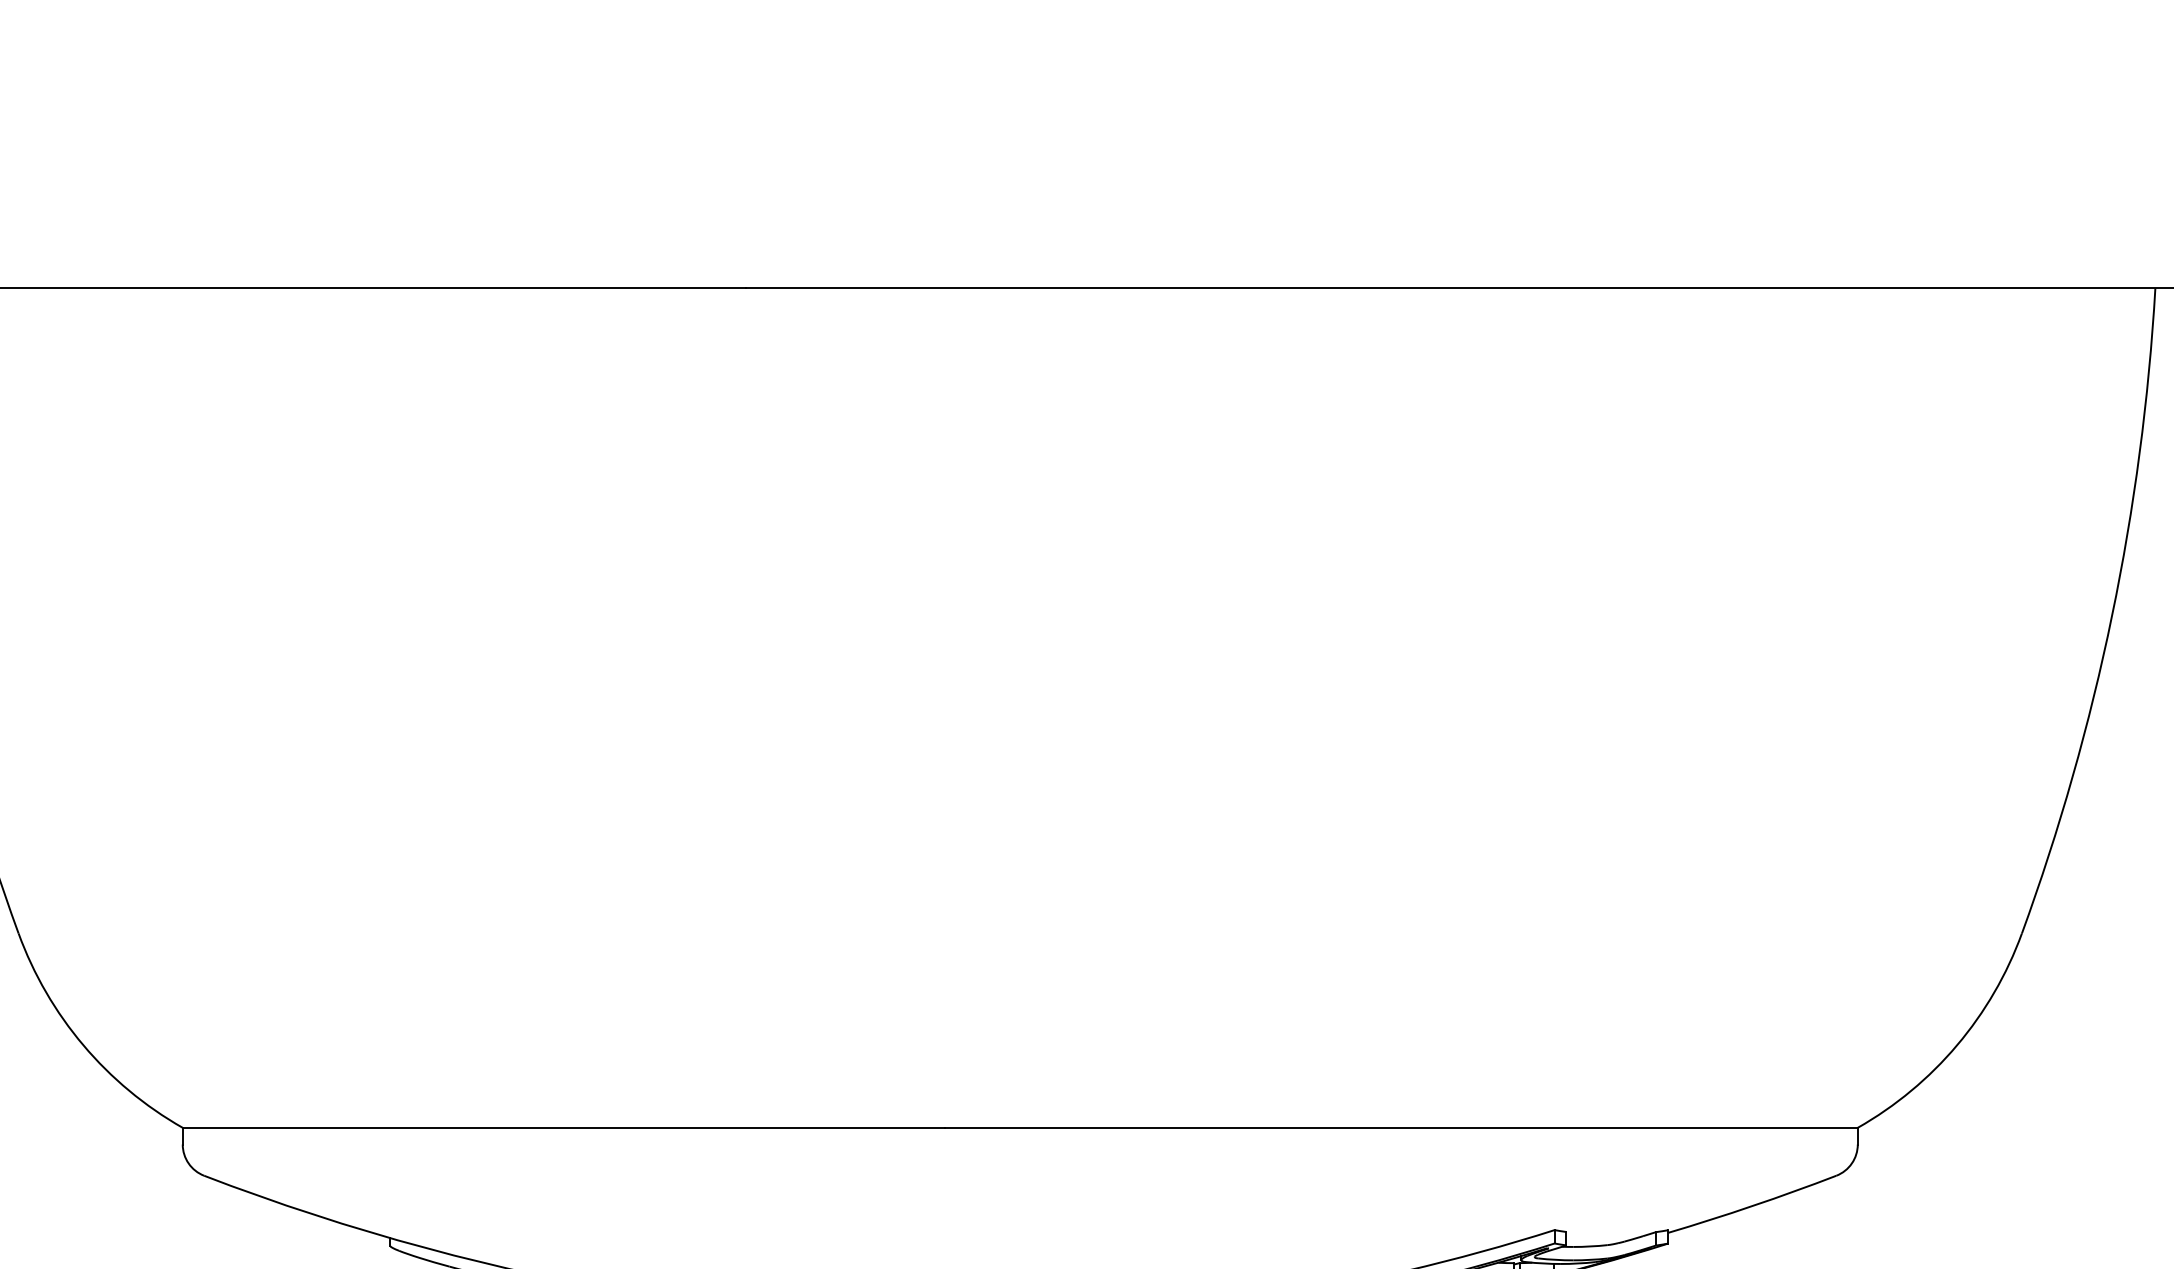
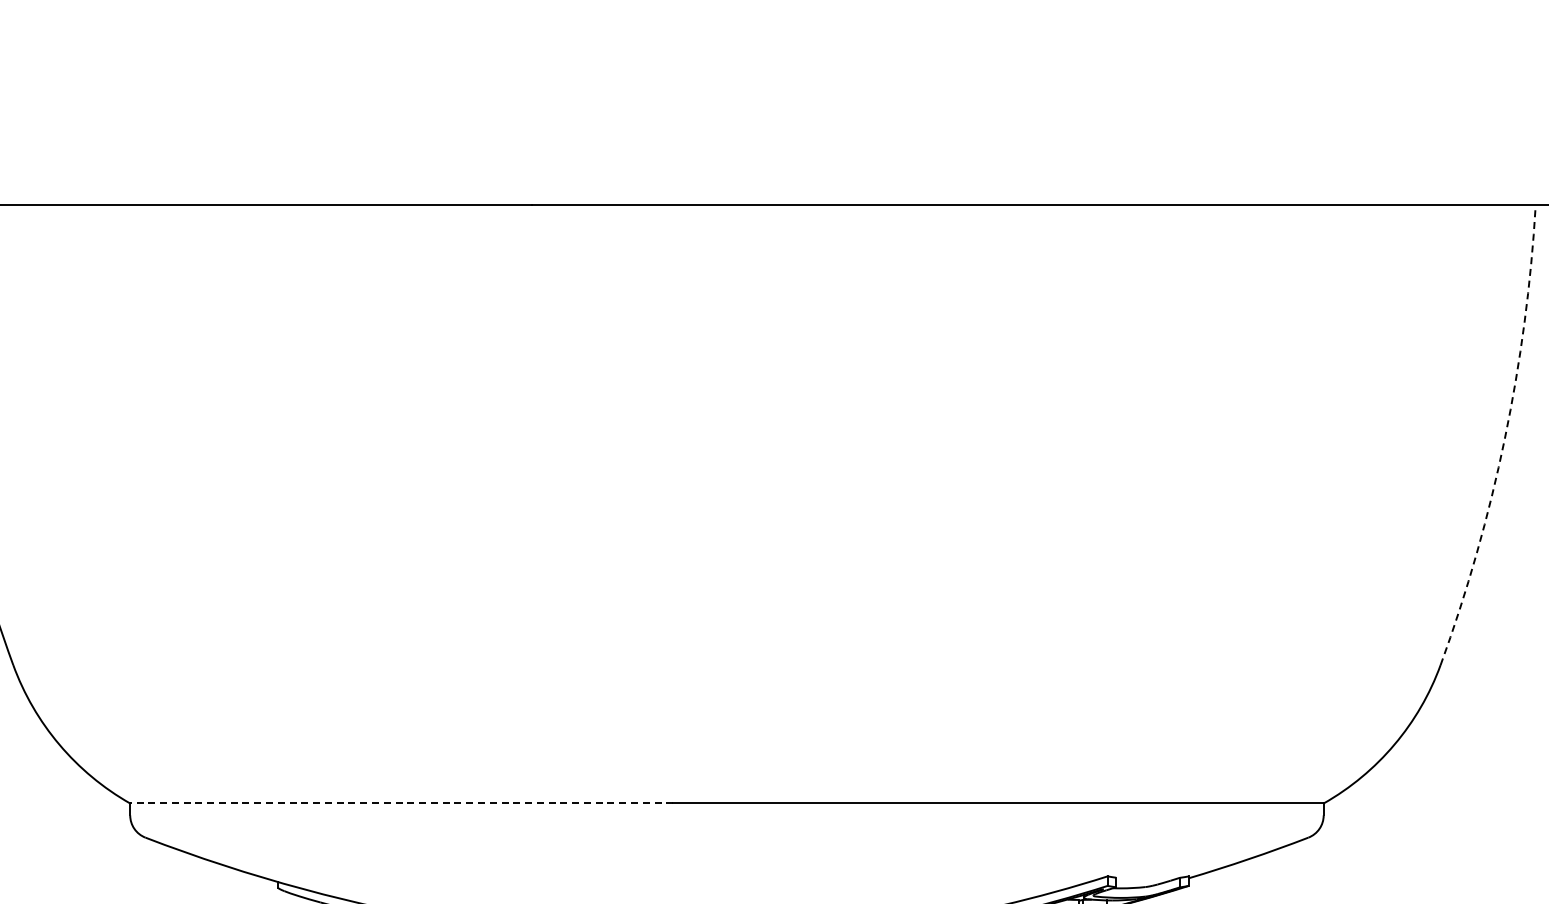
arc: (2111, 615) -> (1504, 438), solid -> dashed
line: (563, 1127) -> (401, 803), solid -> dashed

